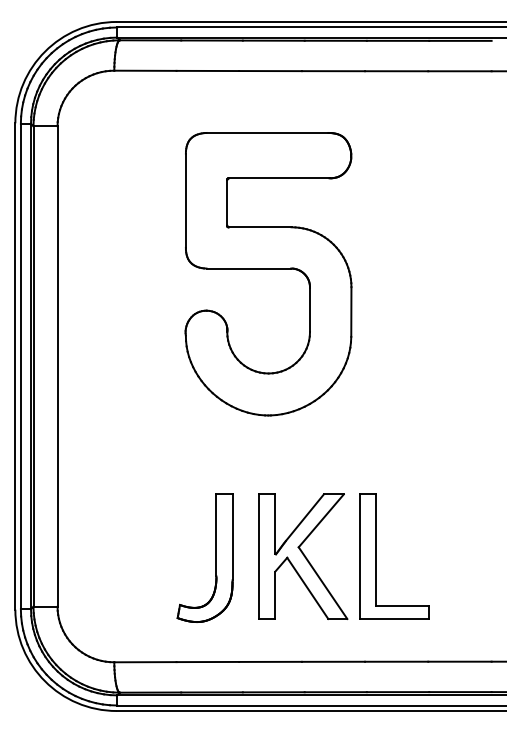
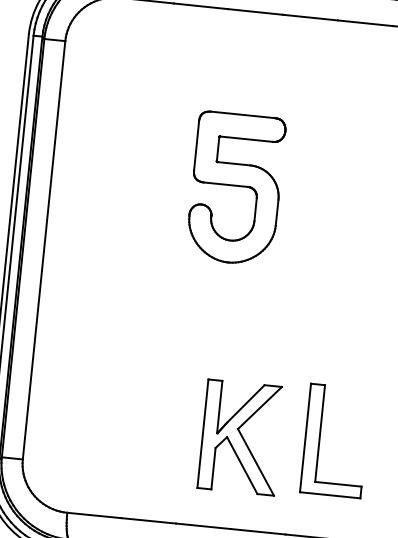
part: (268, 274) -> (235, 188), size x0.6
part: (376, 556) -> (320, 439), moved
part: (215, 557) -> (164, 430), removed

